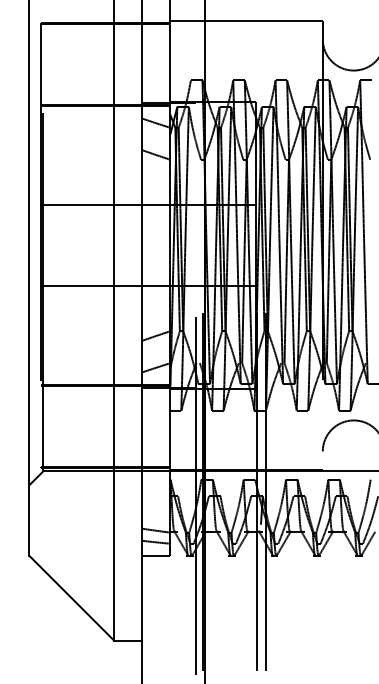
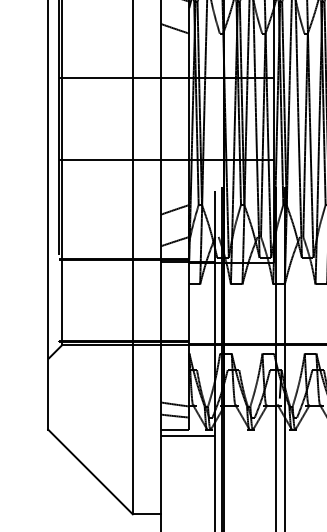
line: (168, 562) -> (187, 436), added

